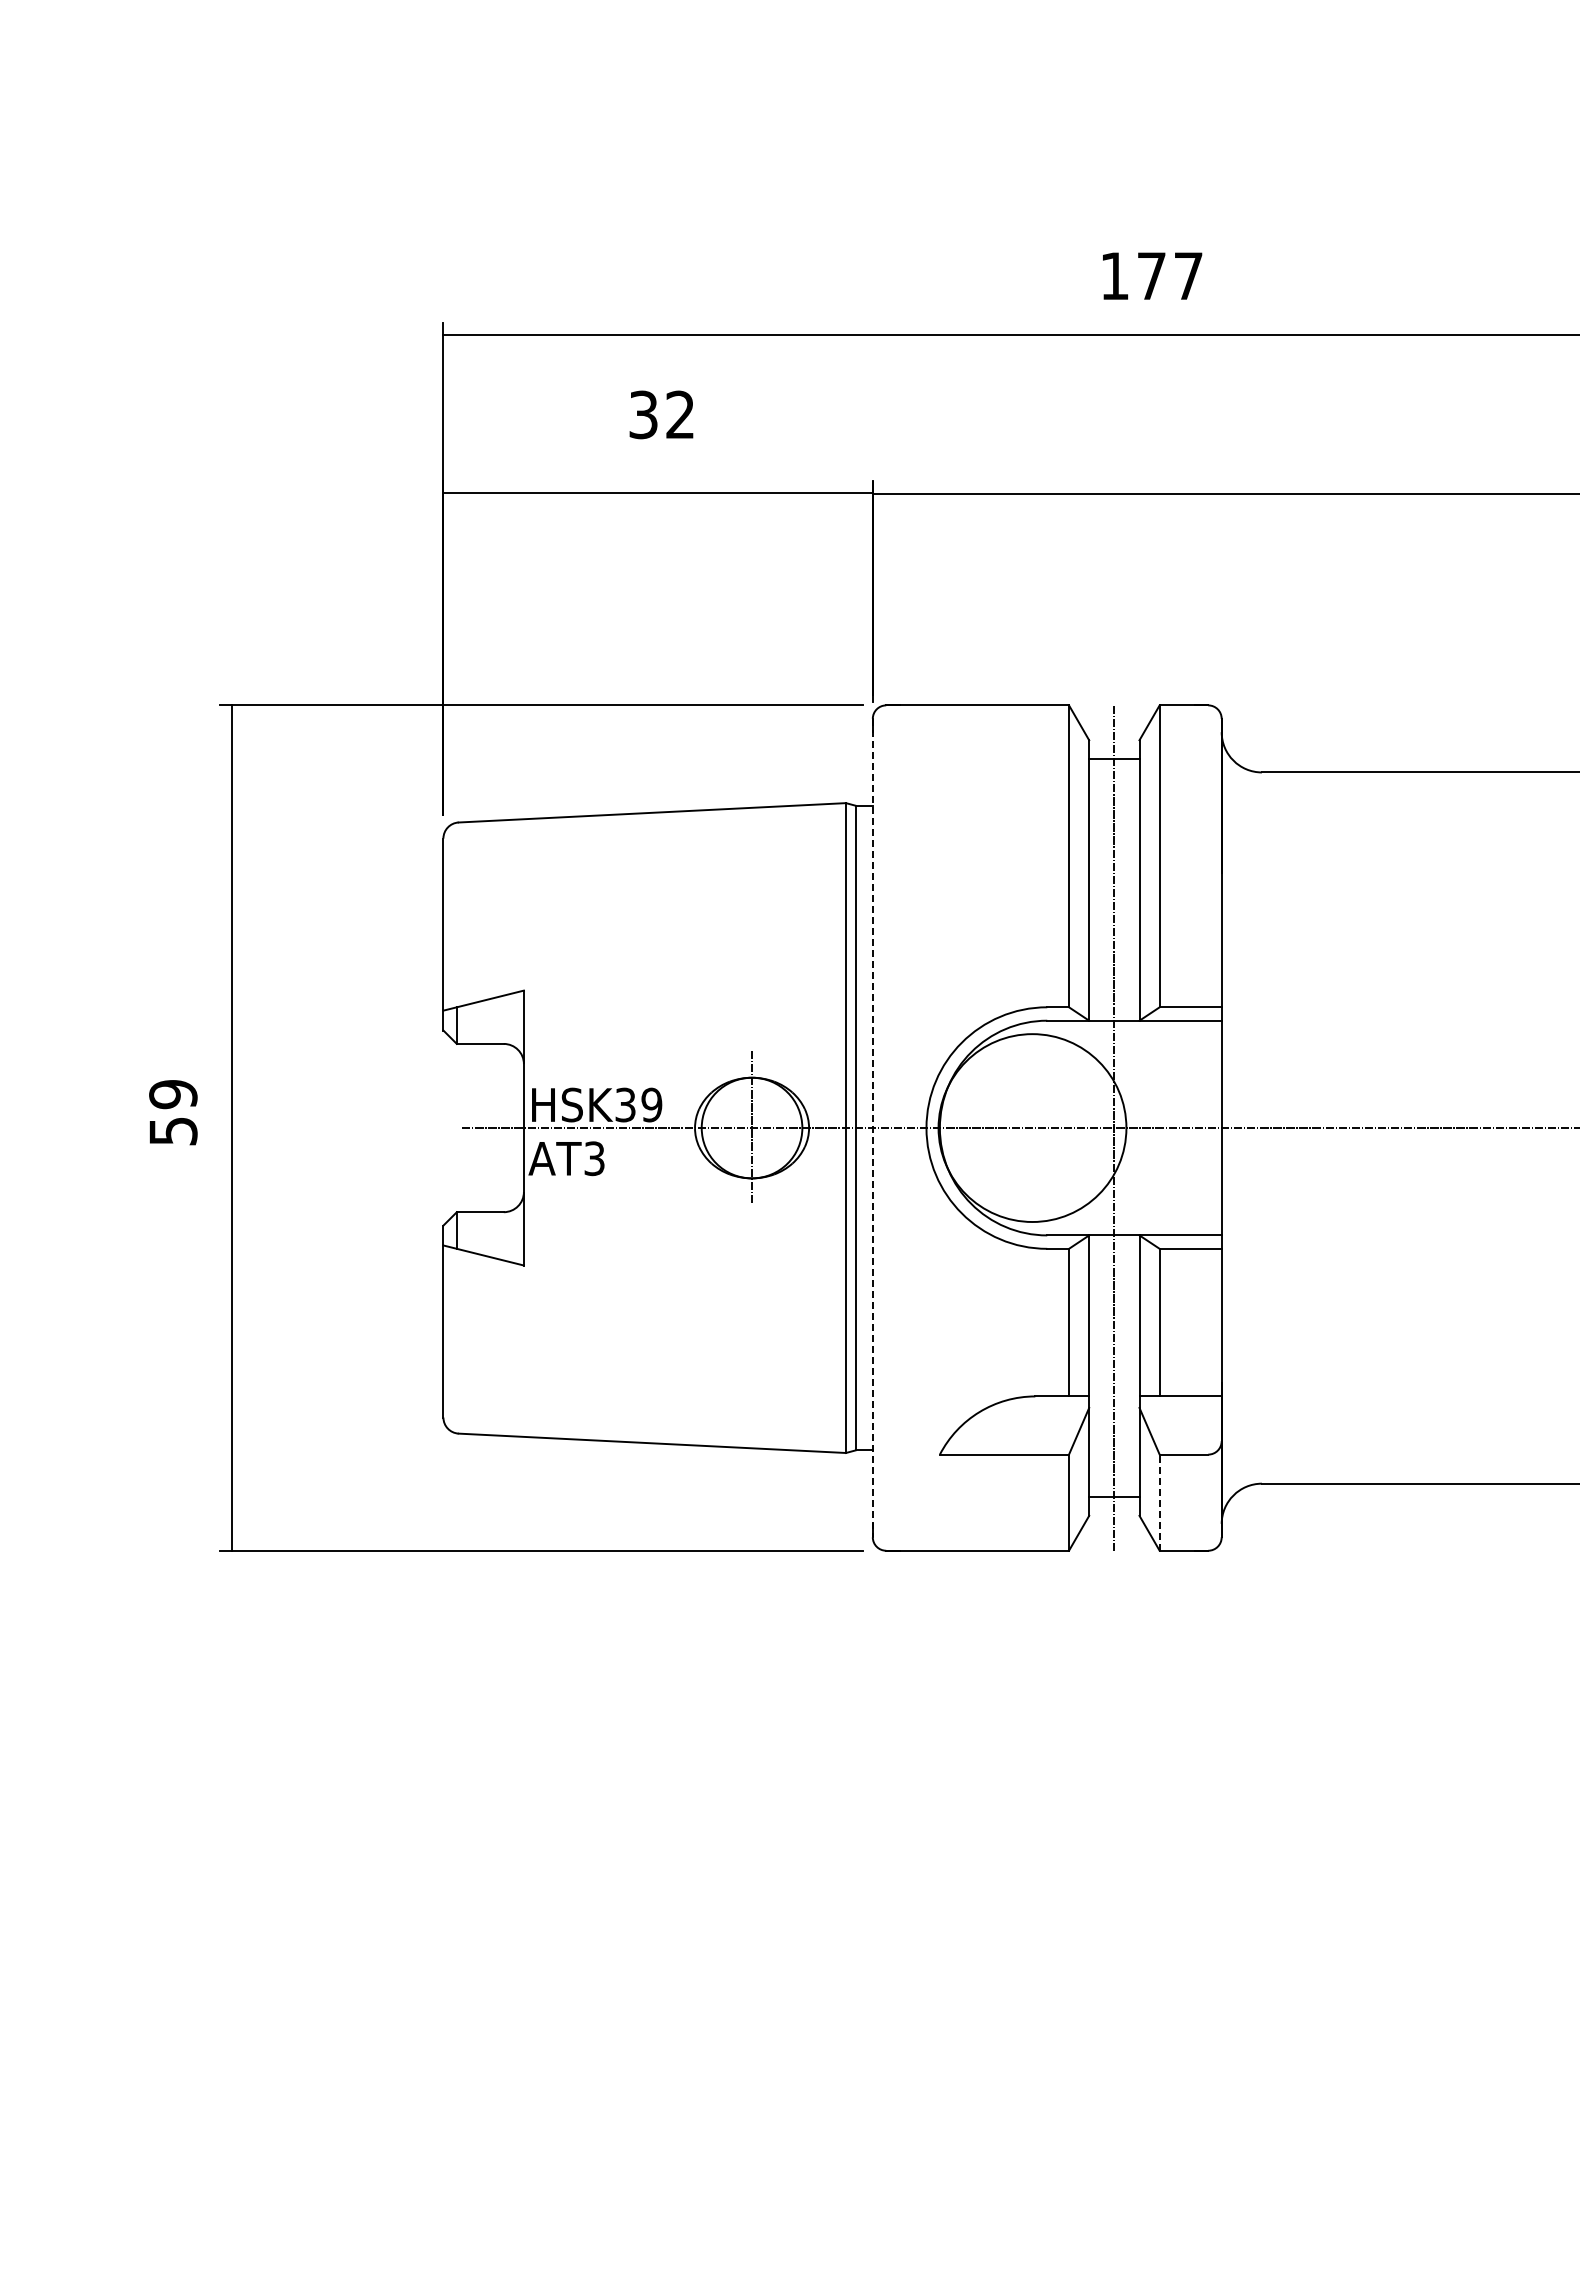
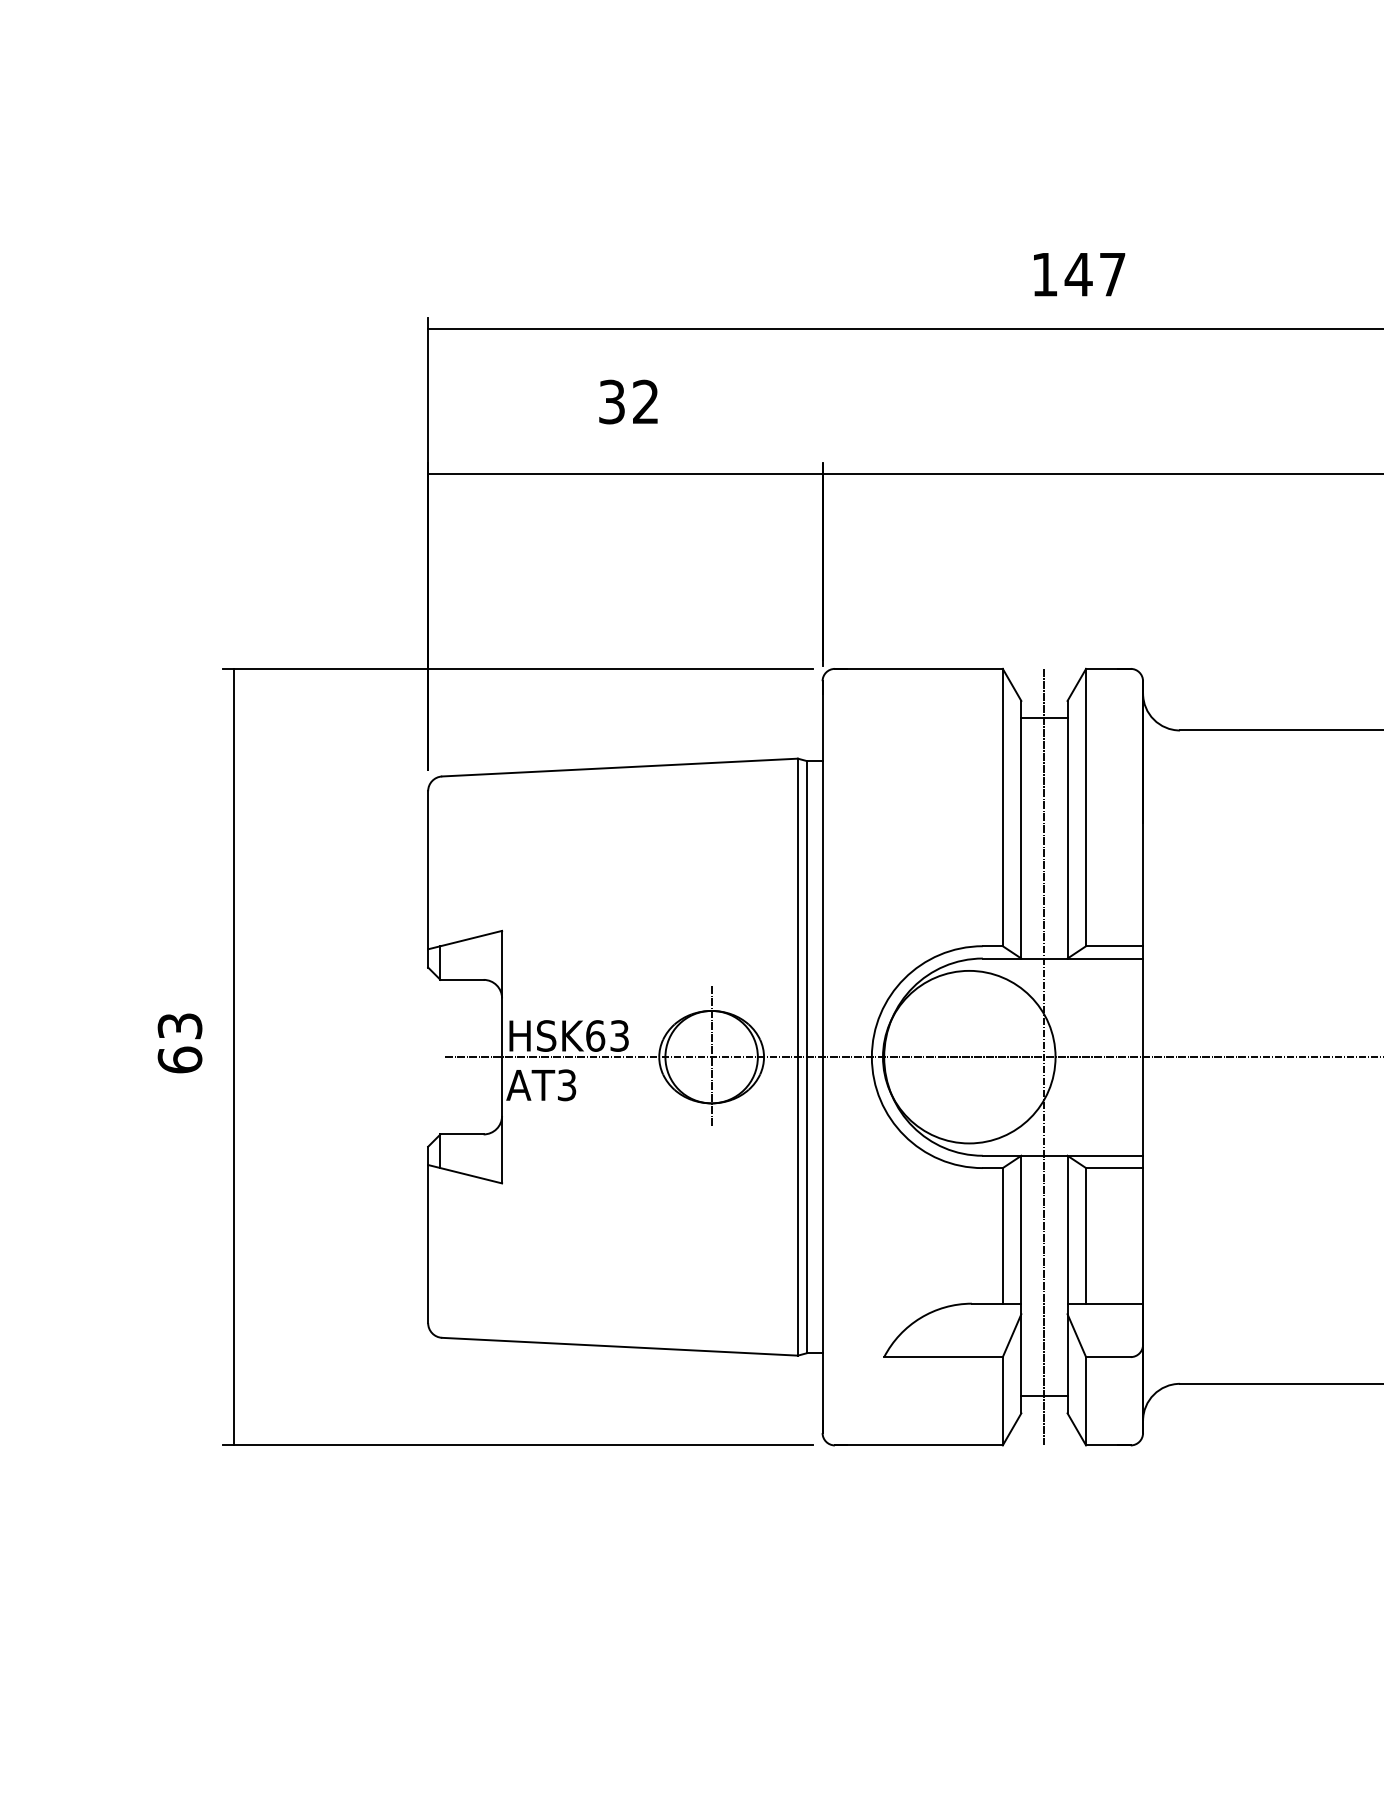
text: (1151, 275) -> (1078, 273), 177 -> 147
text: (638, 1104) -> (607, 1035), HSK39 -> HSK63
text: (173, 1112) -> (180, 1042), 59 -> 63
line: (872, 1128) -> (822, 1057), dashed -> solid
line: (1159, 1502) -> (1085, 1401), dashed -> solid

